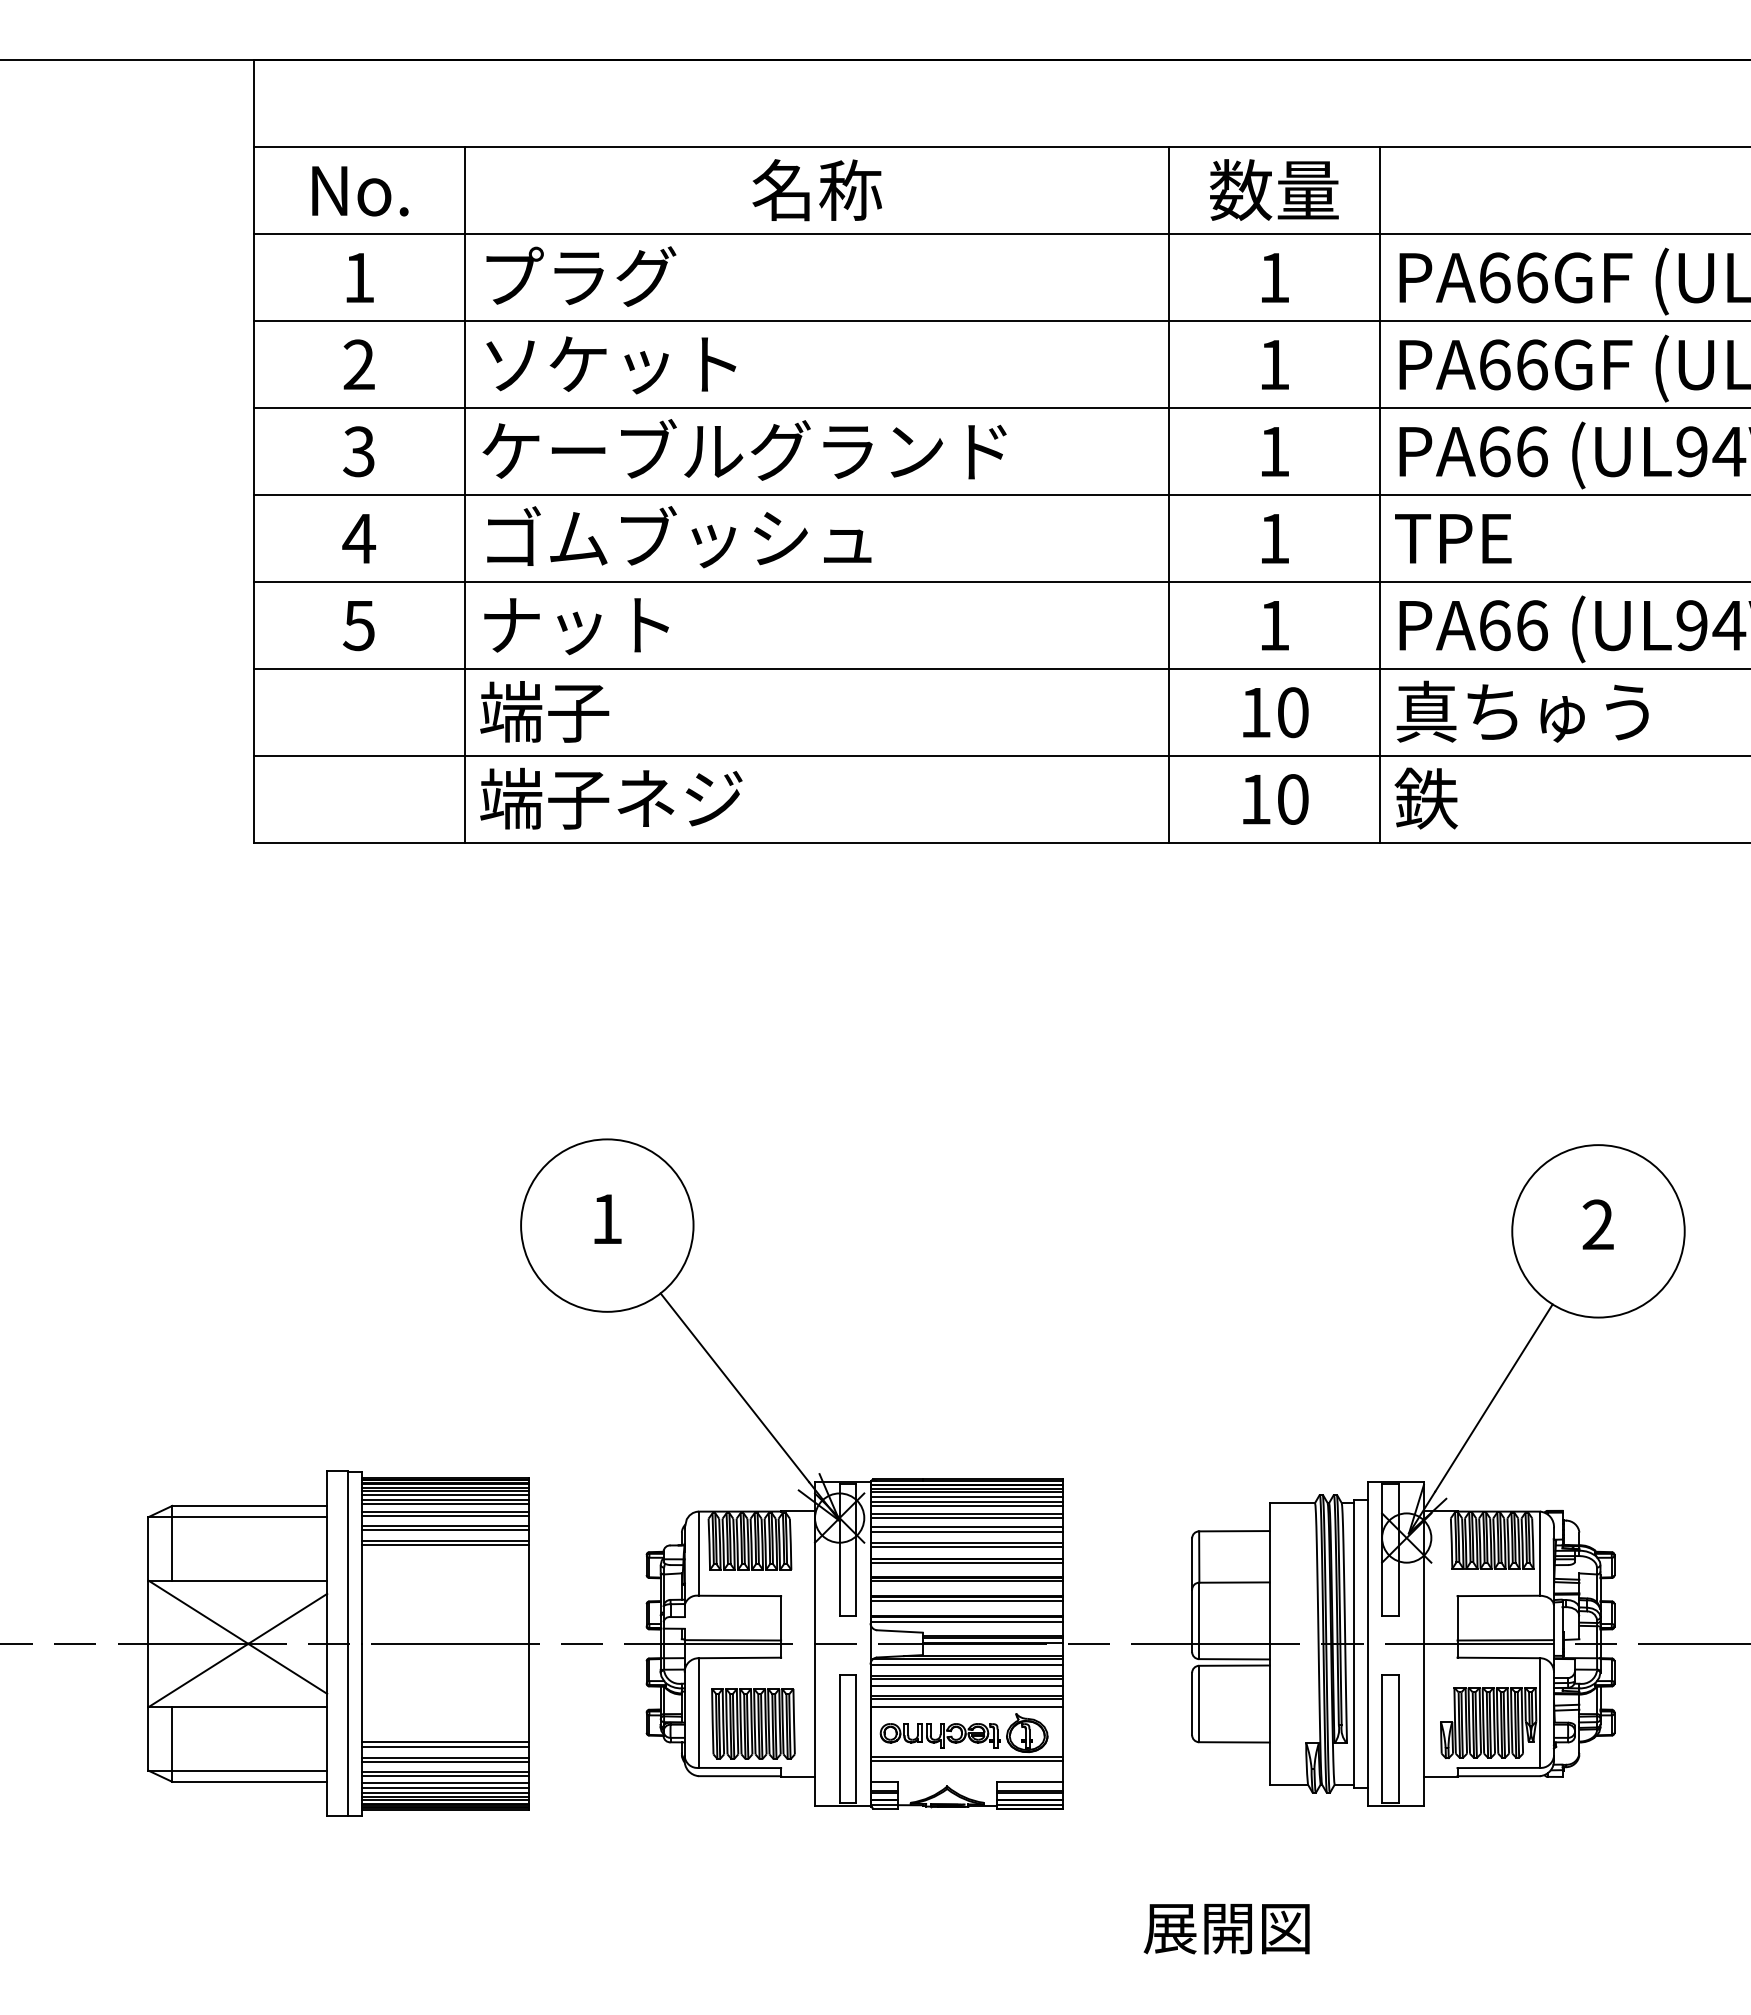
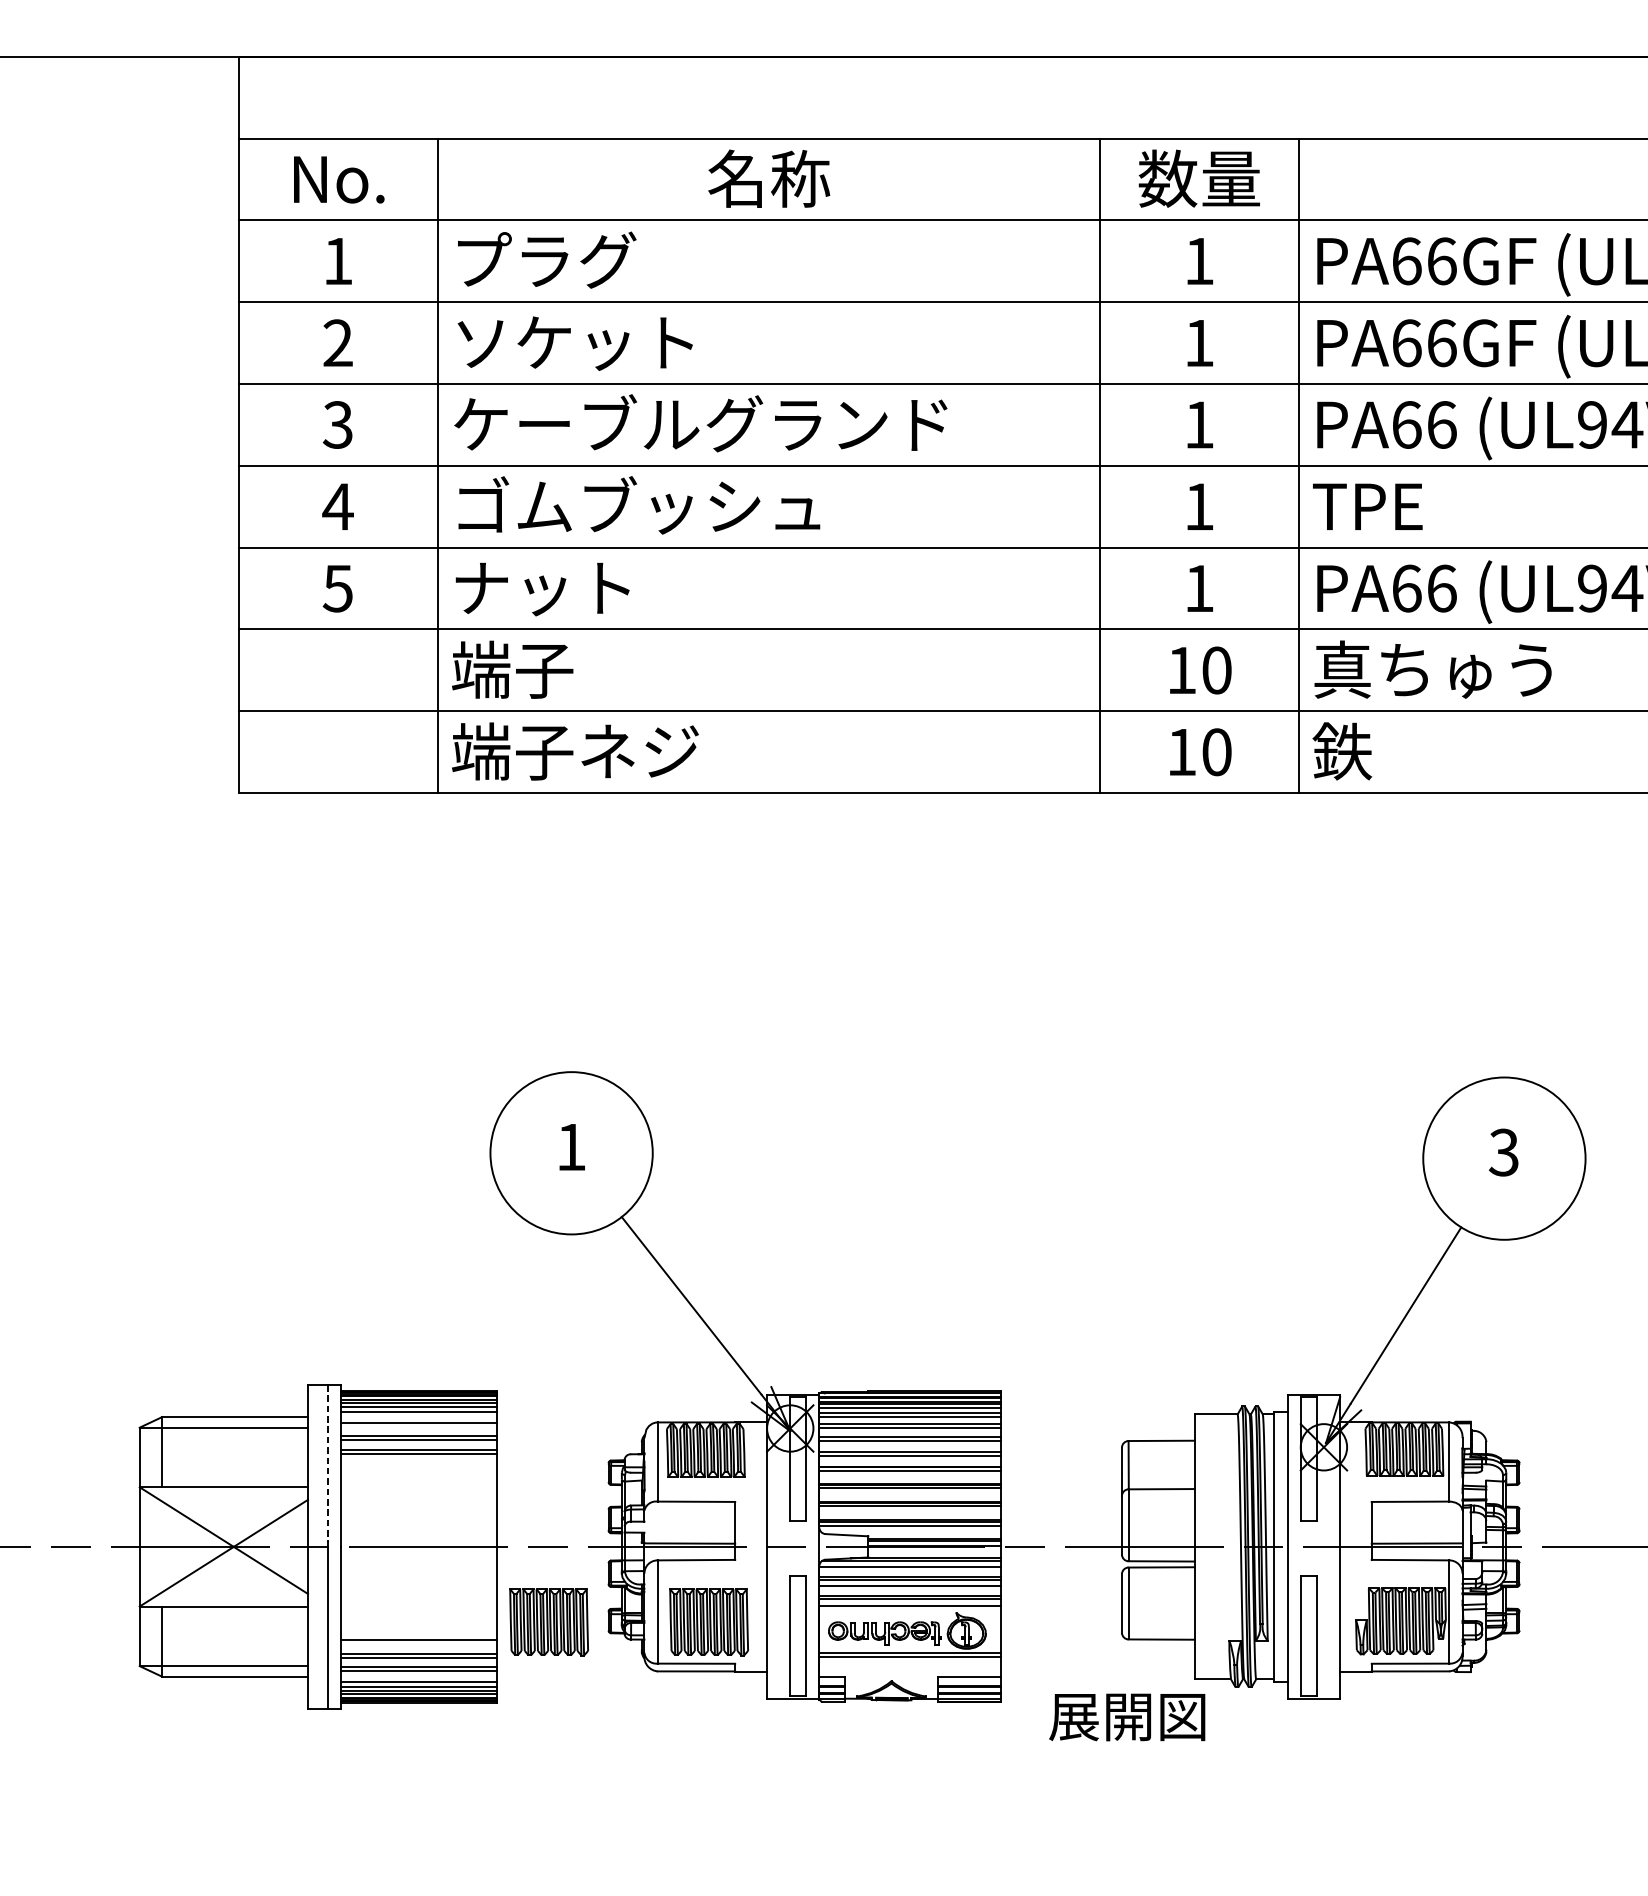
text: (1597, 1224) -> (1503, 1152), 2 -> 3
line: (445, 1504) -> (419, 1415), removed
line: (445, 1516) -> (419, 1427), removed
line: (348, 1557) -> (328, 1465), solid -> dashed
part: (583, 1723) -> (549, 1621), added
line: (445, 1746) -> (419, 1643), removed
line: (445, 1783) -> (419, 1678), removed
text: (1226, 1929) -> (1127, 1717), moved

